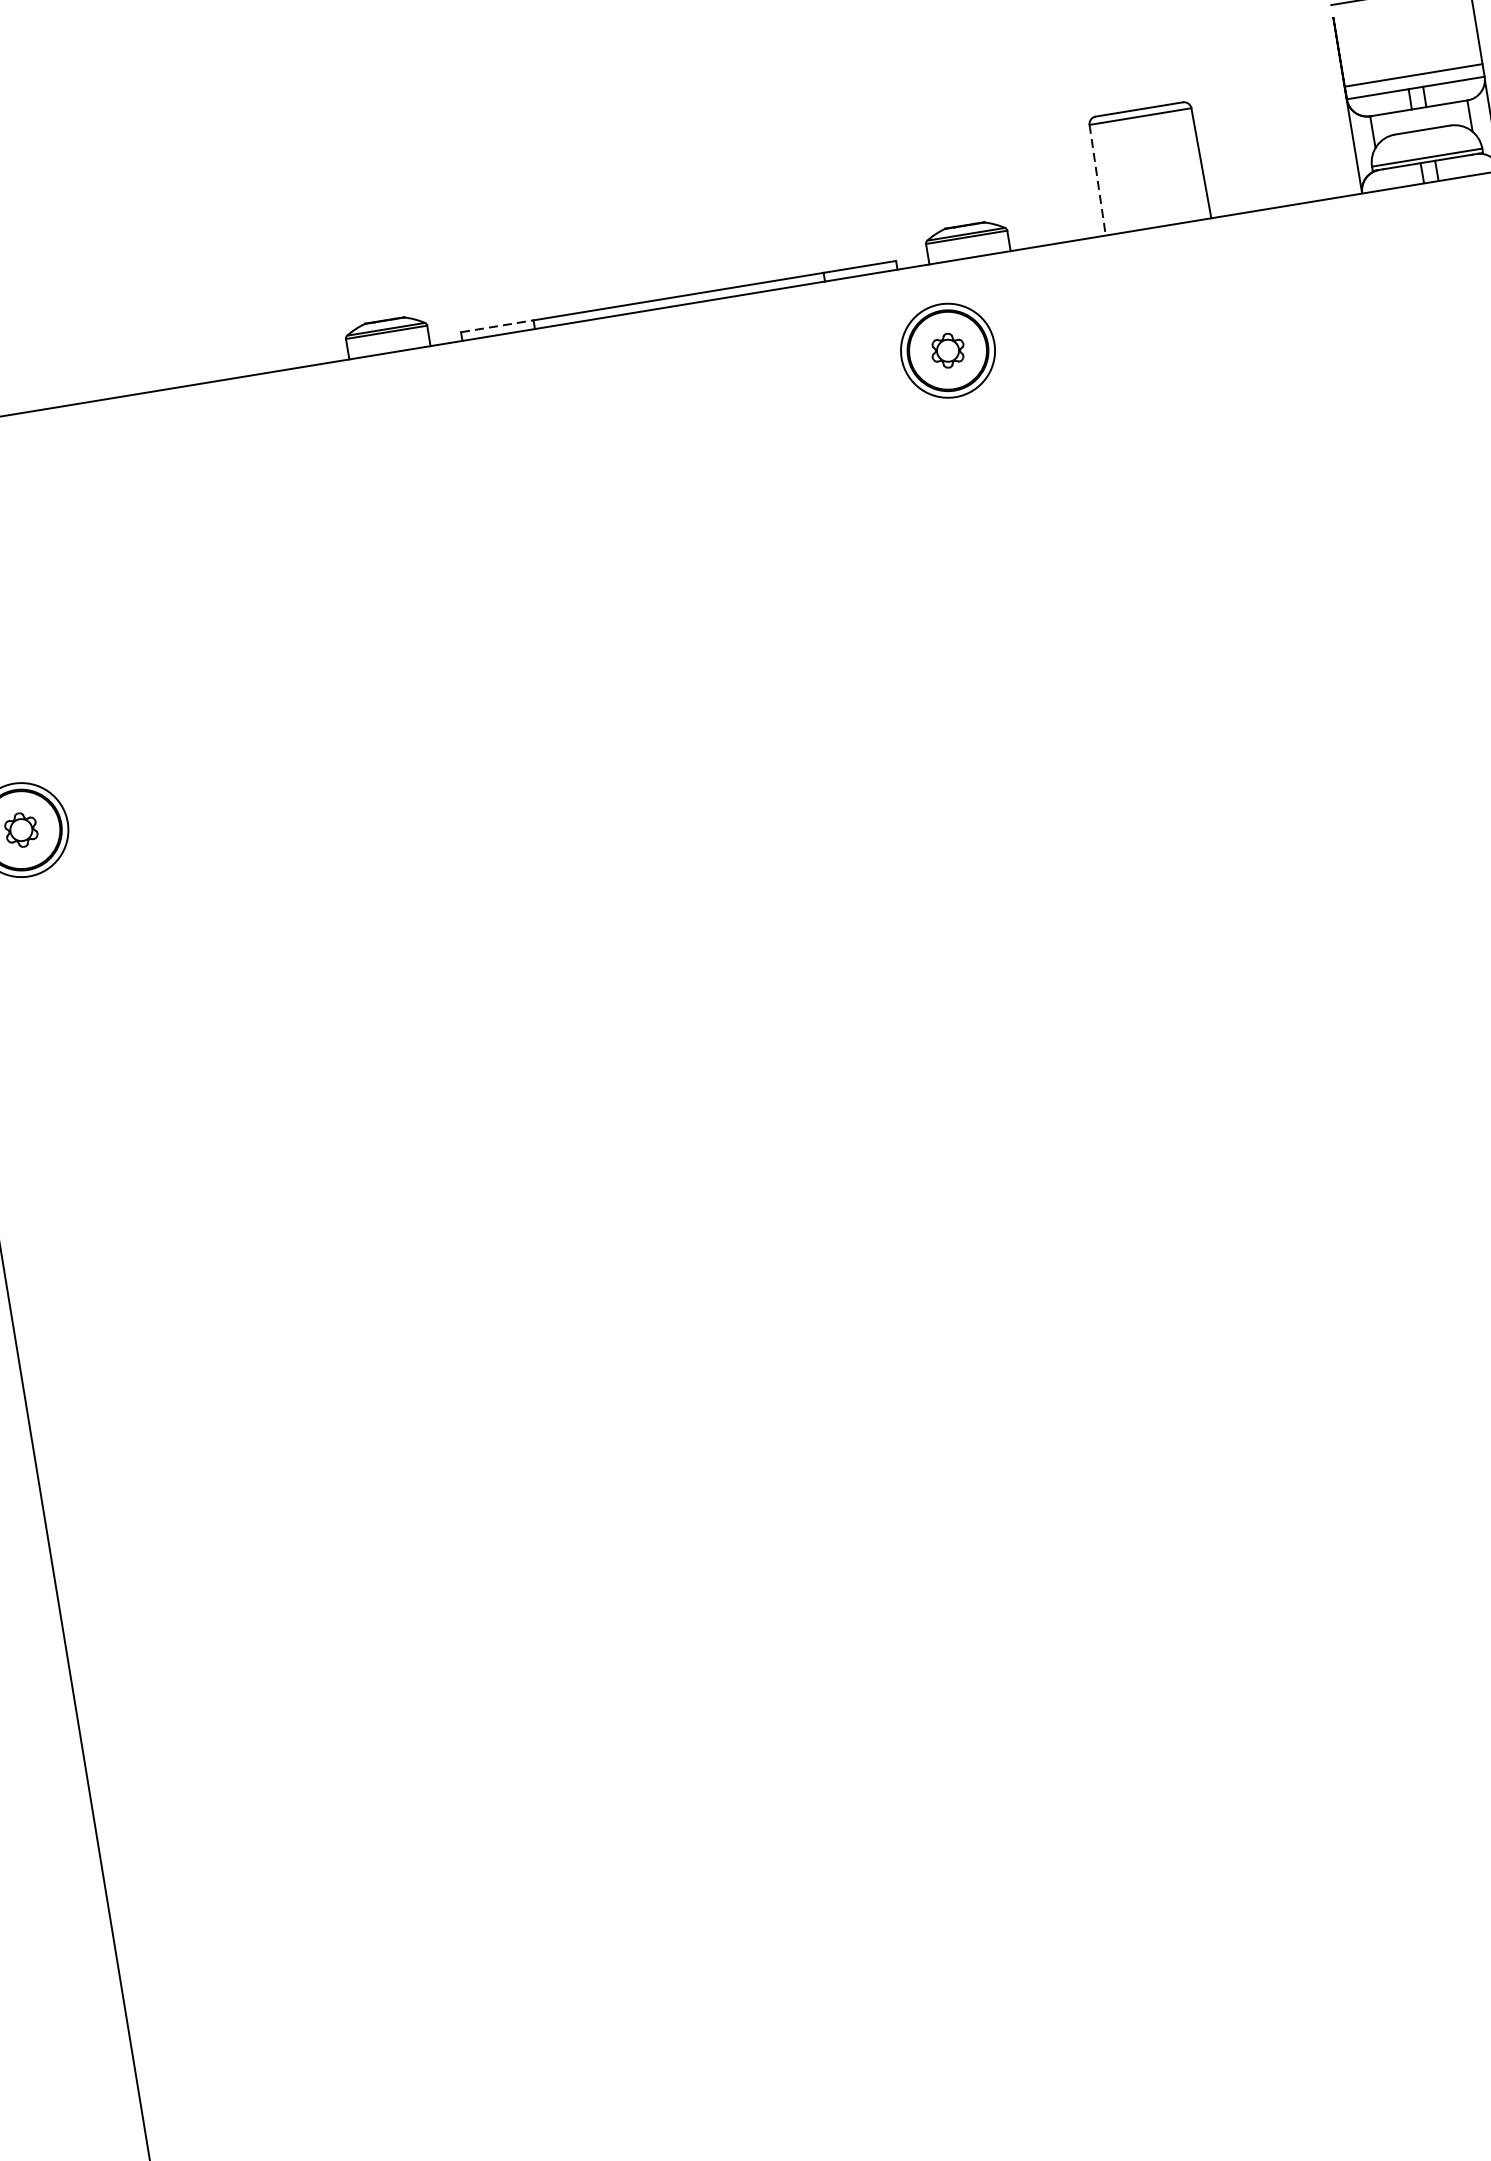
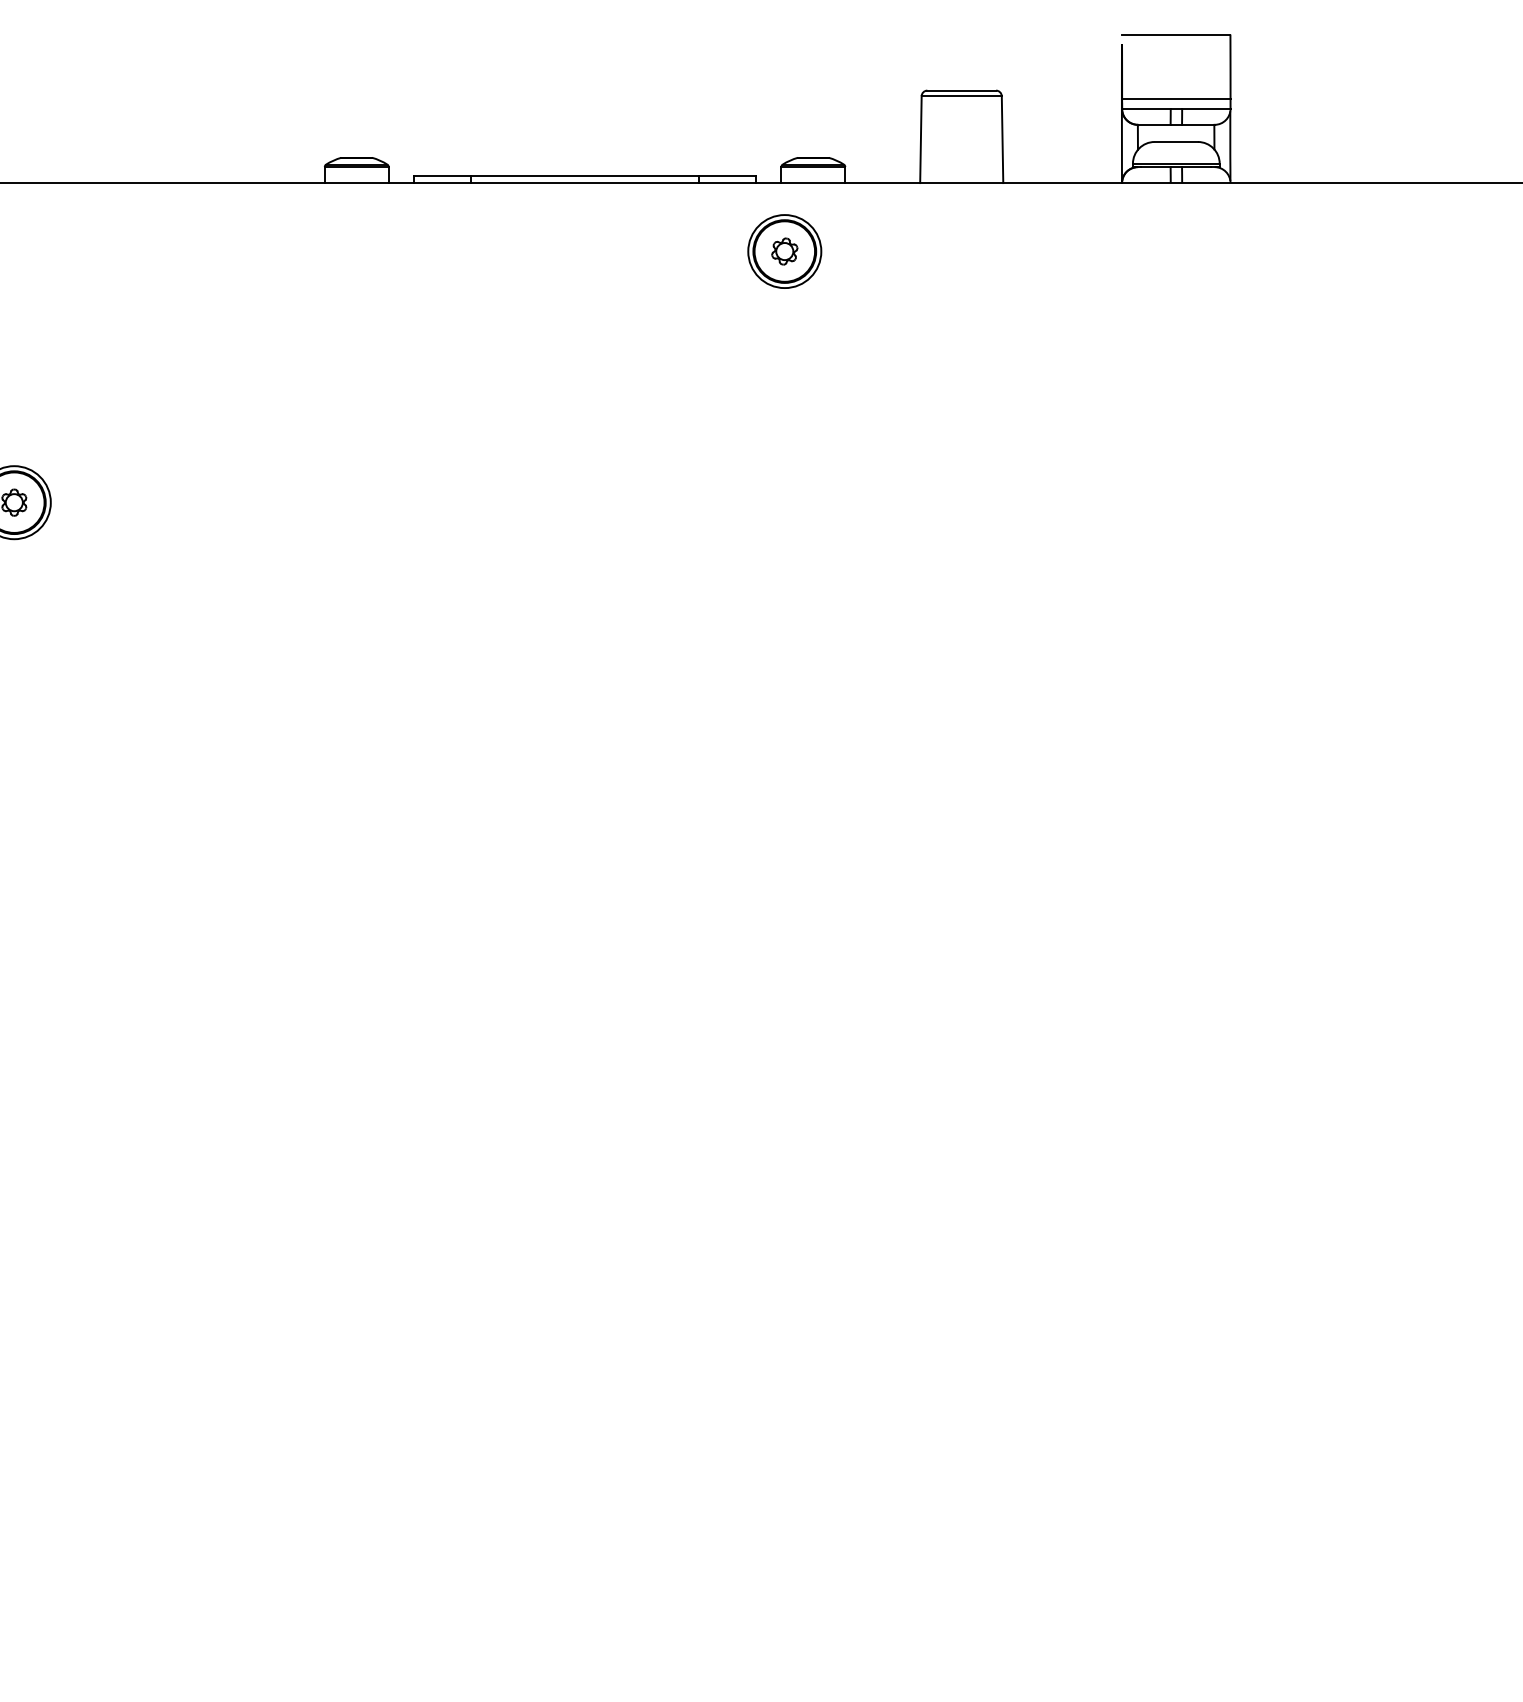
line: (1097, 181) -> (920, 140), dashed -> solid
line: (497, 326) -> (442, 176), dashed -> solid

